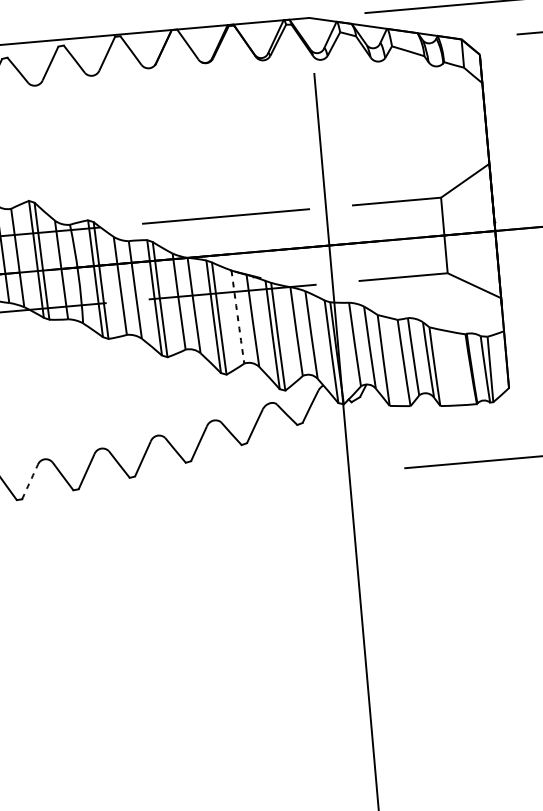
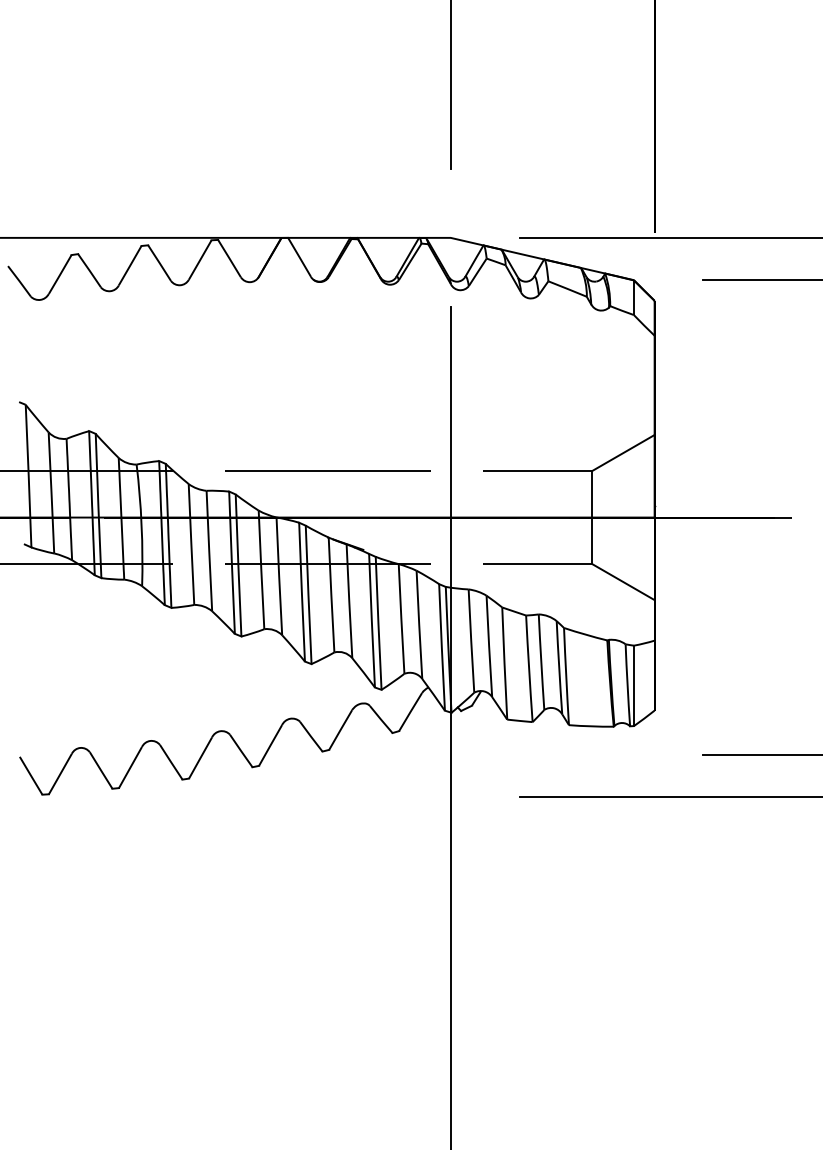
arc: (237, 317) -> (331, 595), dashed -> solid
arc: (30, 481) -> (60, 773), dashed -> solid

